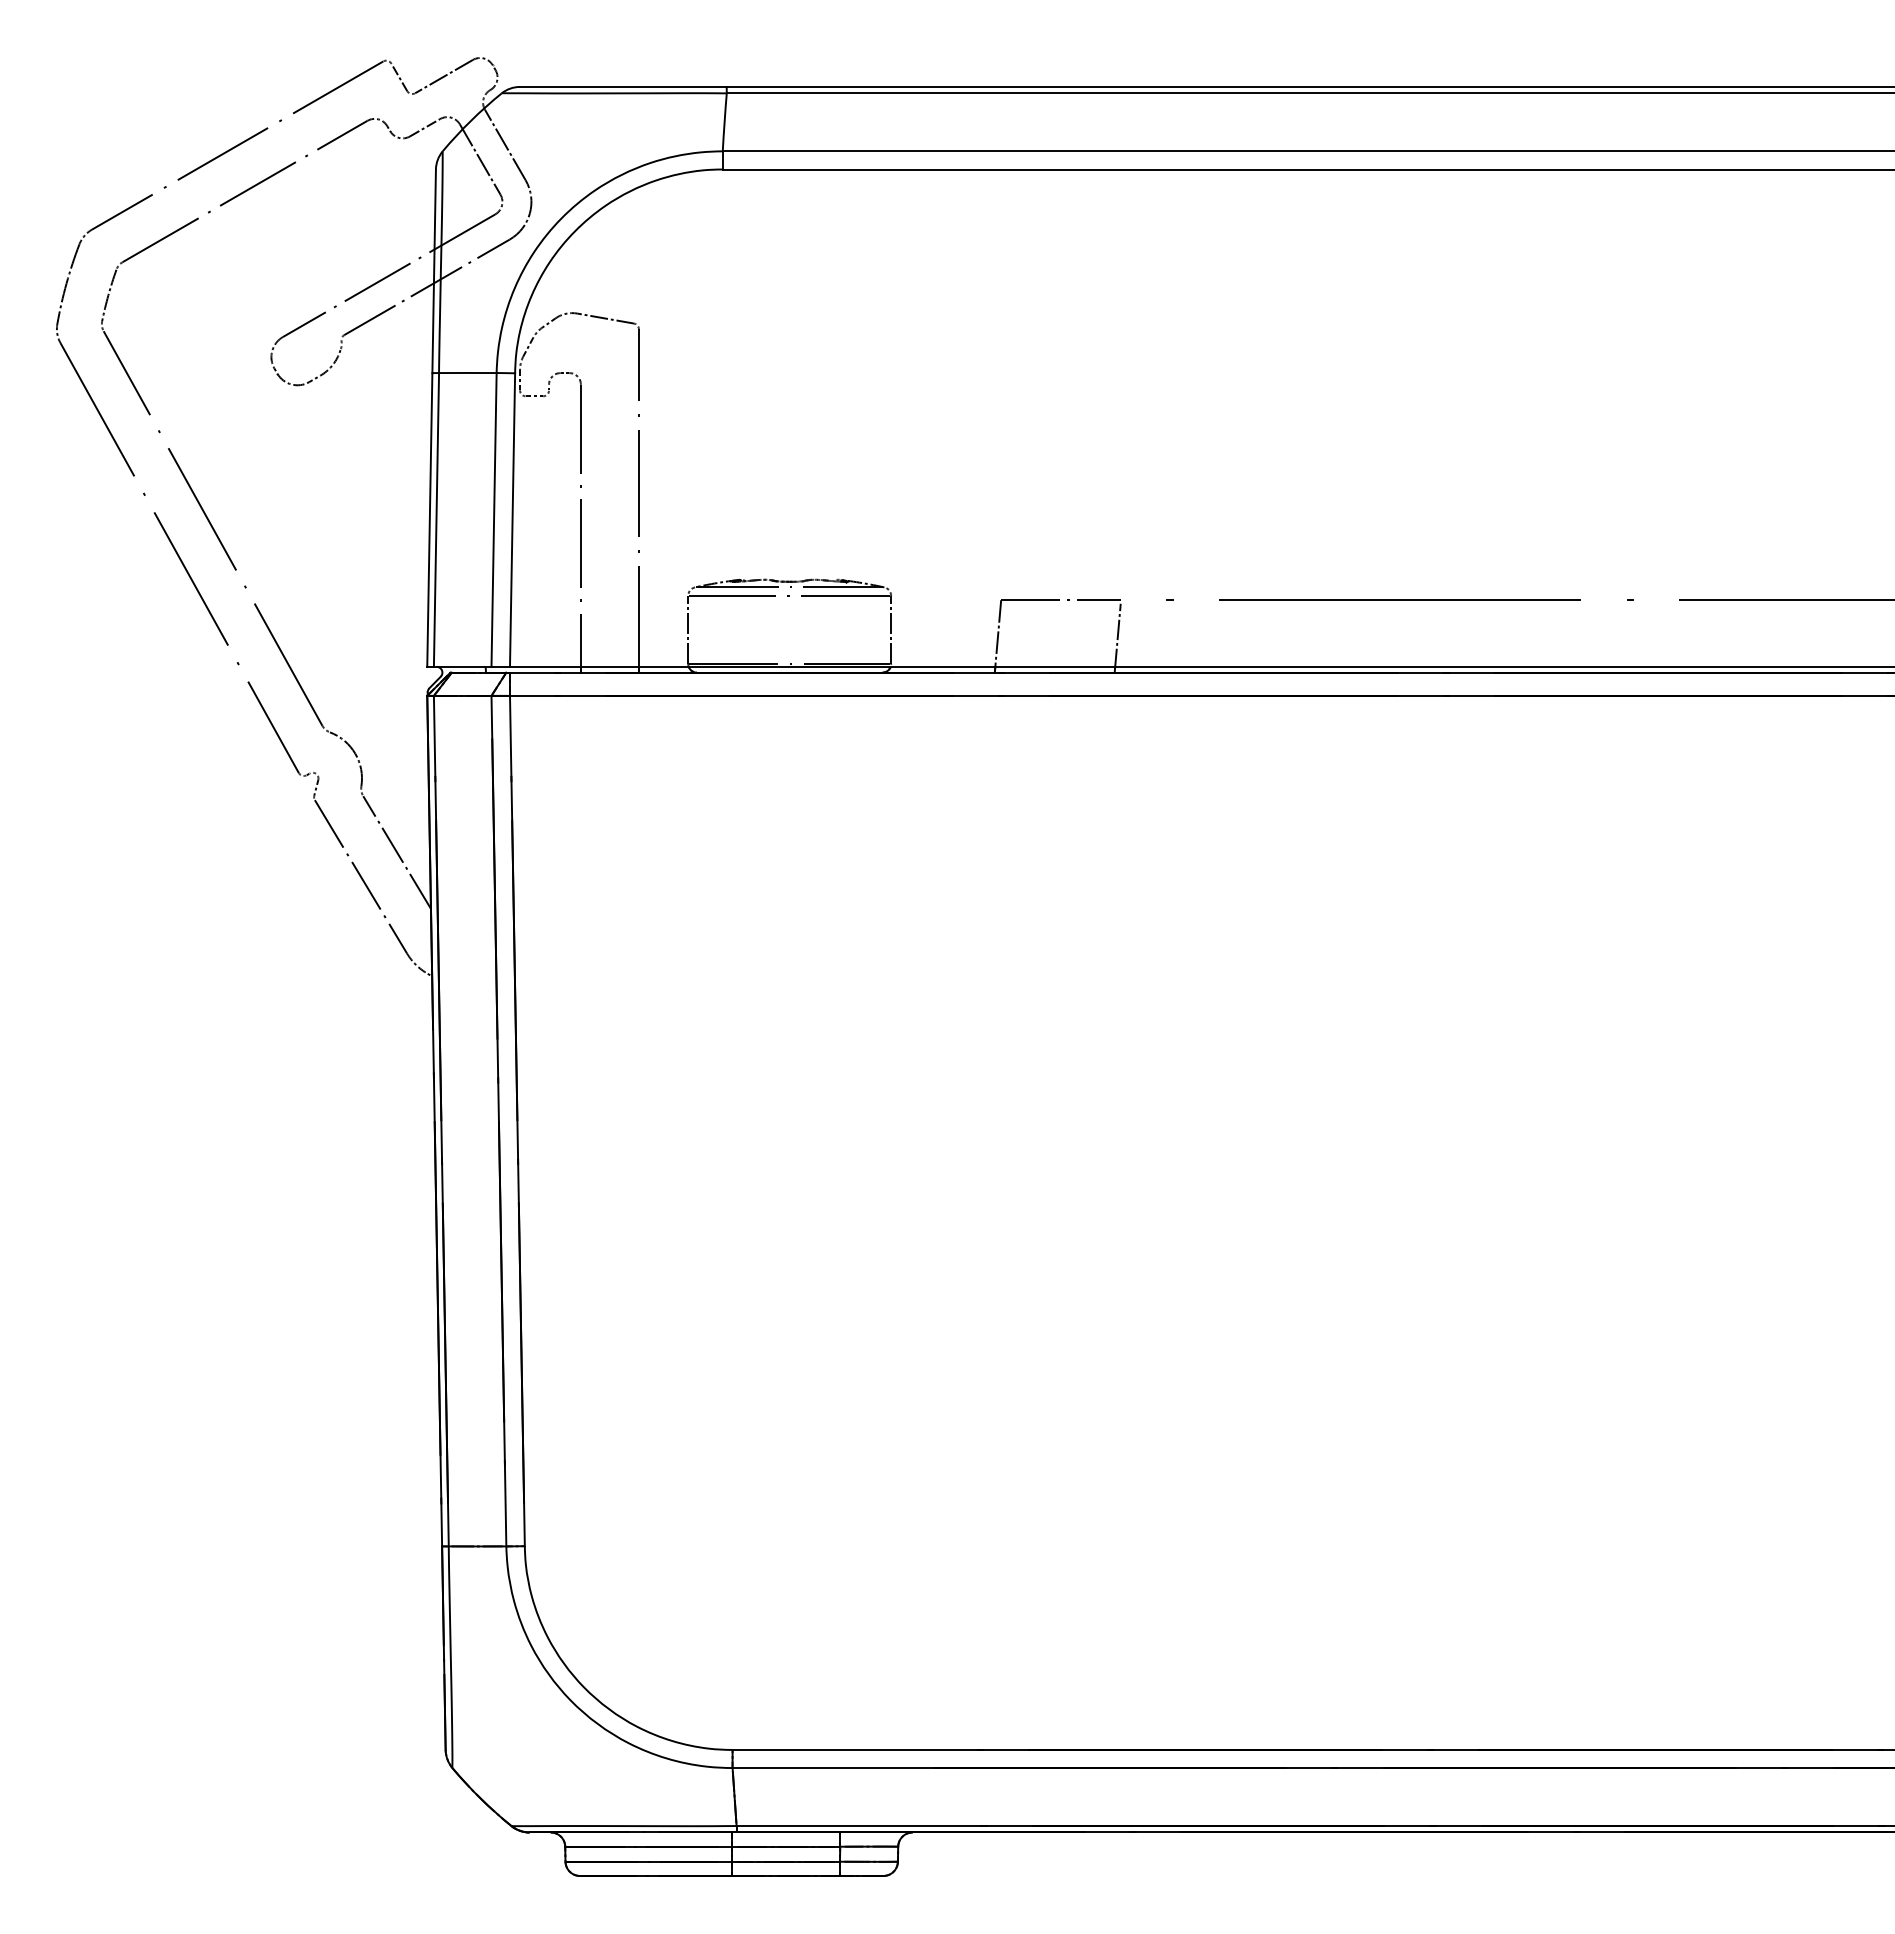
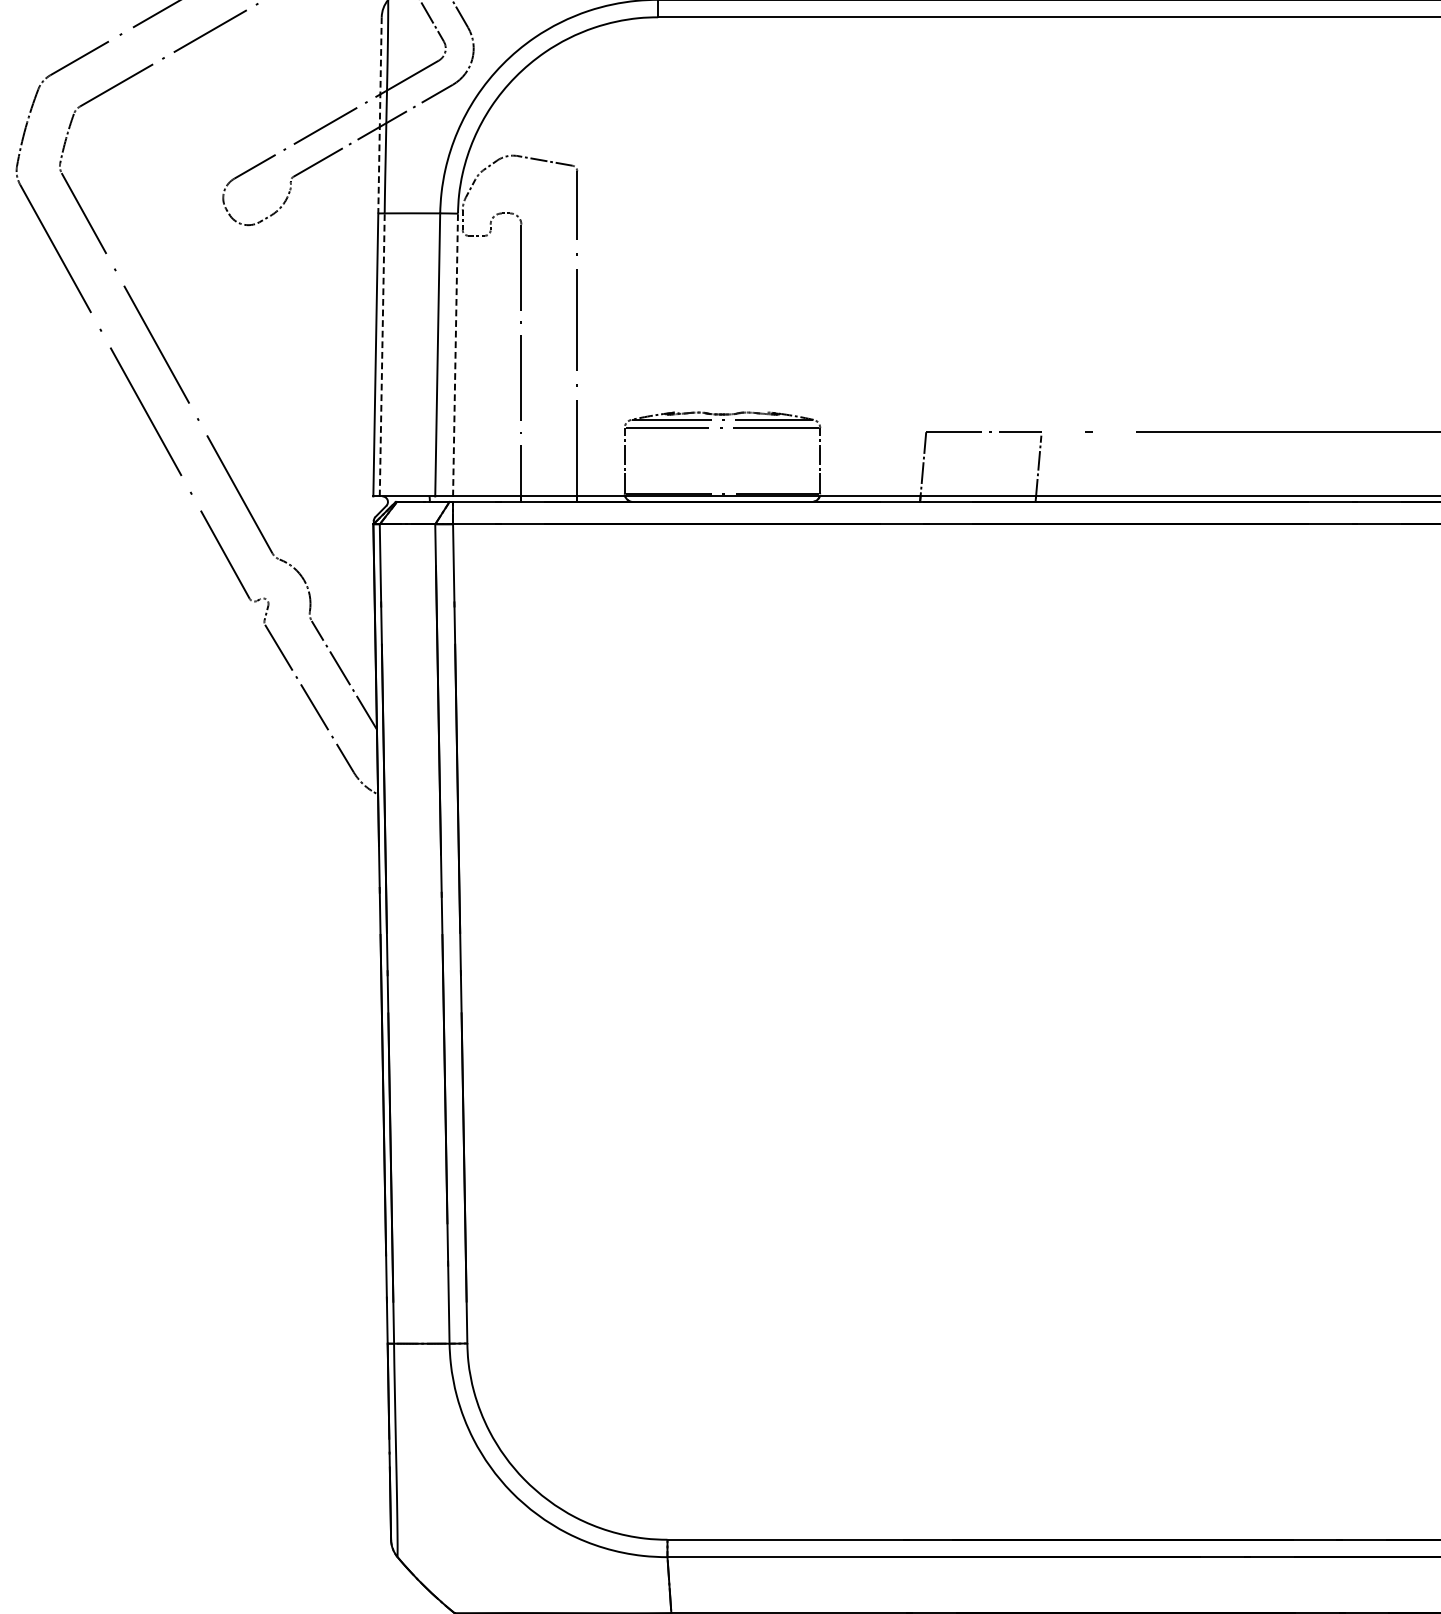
line: (434, 271) -> (380, 115), solid -> dashed
line: (436, 519) -> (382, 354), solid -> dashed
line: (512, 520) -> (455, 355), solid -> dashed

